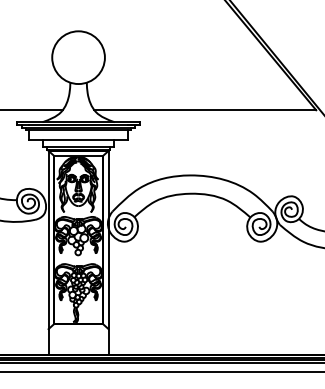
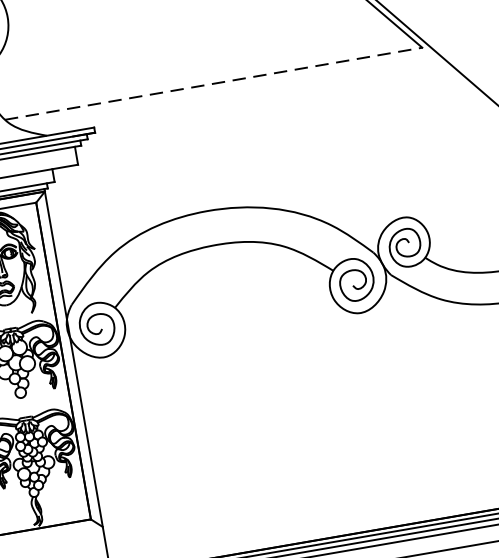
line: (205, 110) -> (214, 84), solid -> dashed

